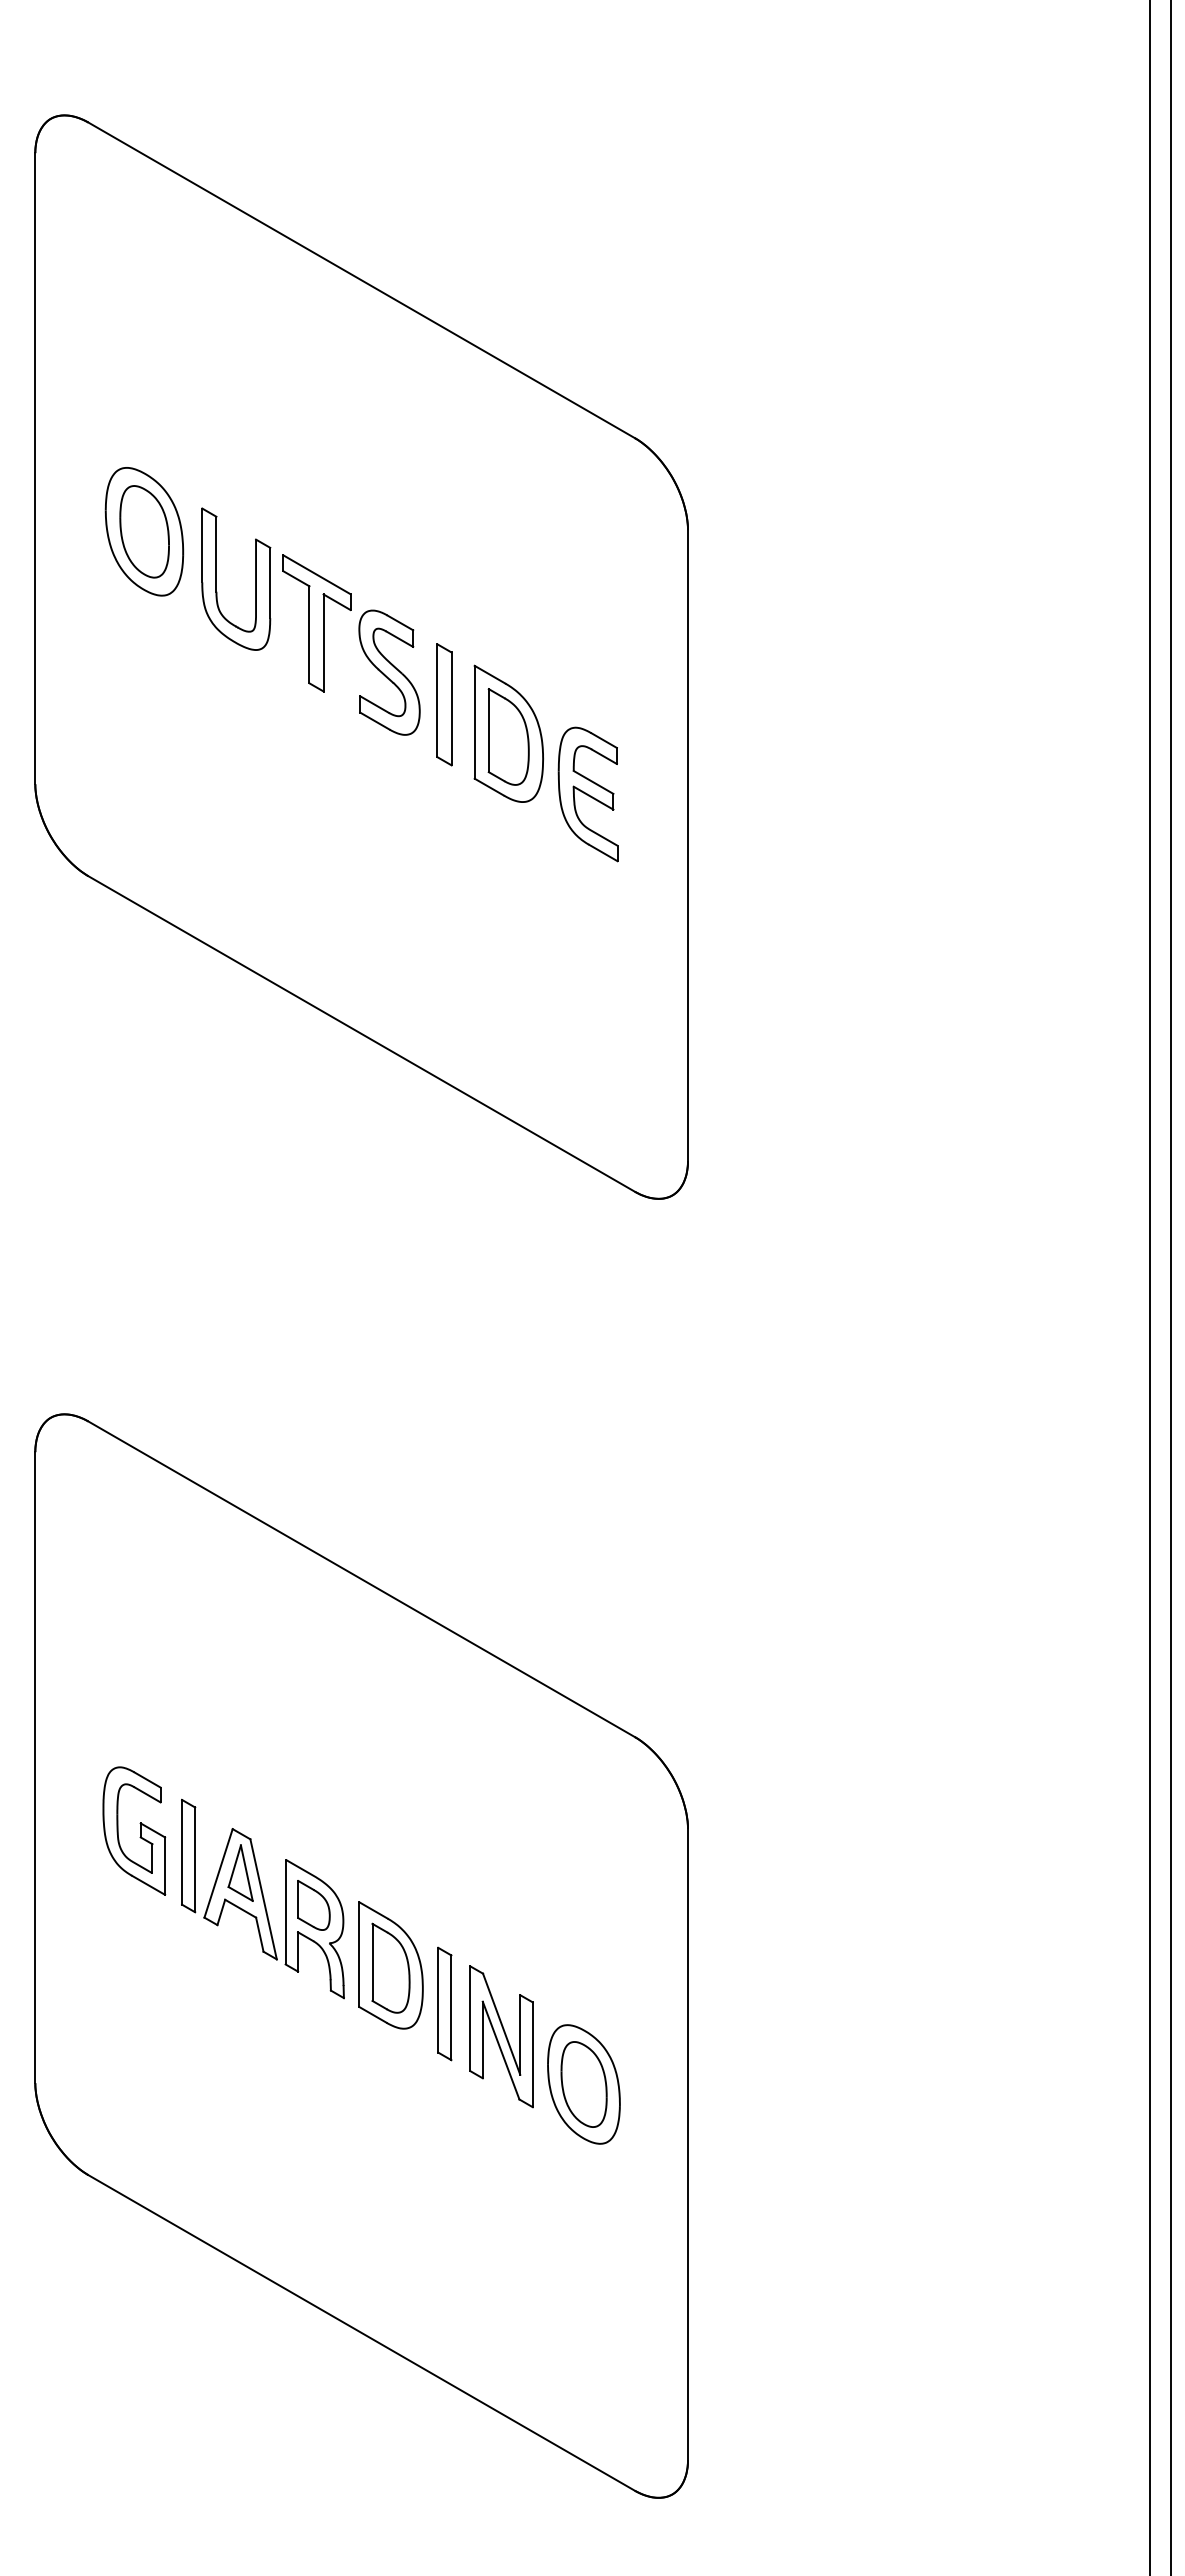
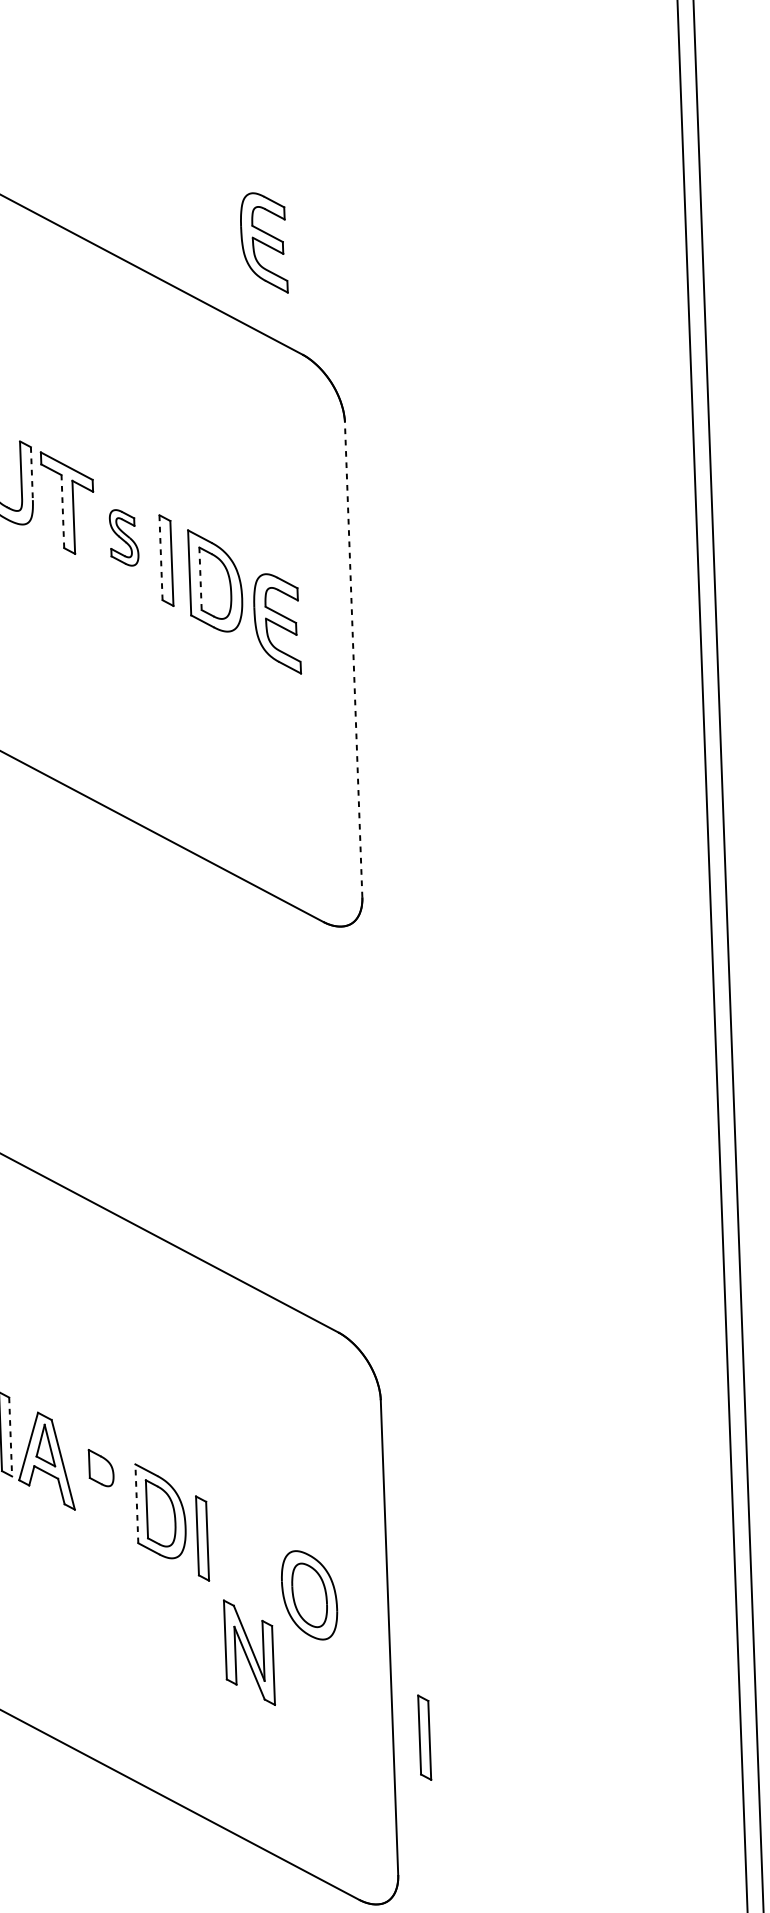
part: (588, 288) -> (263, 243), added
line: (270, 583) -> (32, 474), solid -> dashed
line: (309, 634) -> (62, 511), solid -> dashed
part: (389, 672) -> (124, 537), size x0.6
line: (437, 700) -> (161, 557), solid -> dashed
line: (488, 730) -> (200, 578), solid -> dashed
line: (687, 845) -> (353, 659), solid -> dashed
line: (195, 1860) -> (10, 1437), solid -> dashed
part: (314, 1929) -> (102, 1486), removed
line: (359, 1954) -> (136, 1503), solid -> dashed
part: (501, 2036) -> (249, 1652), moved
part: (729, 2278) -> (424, 1737), added

